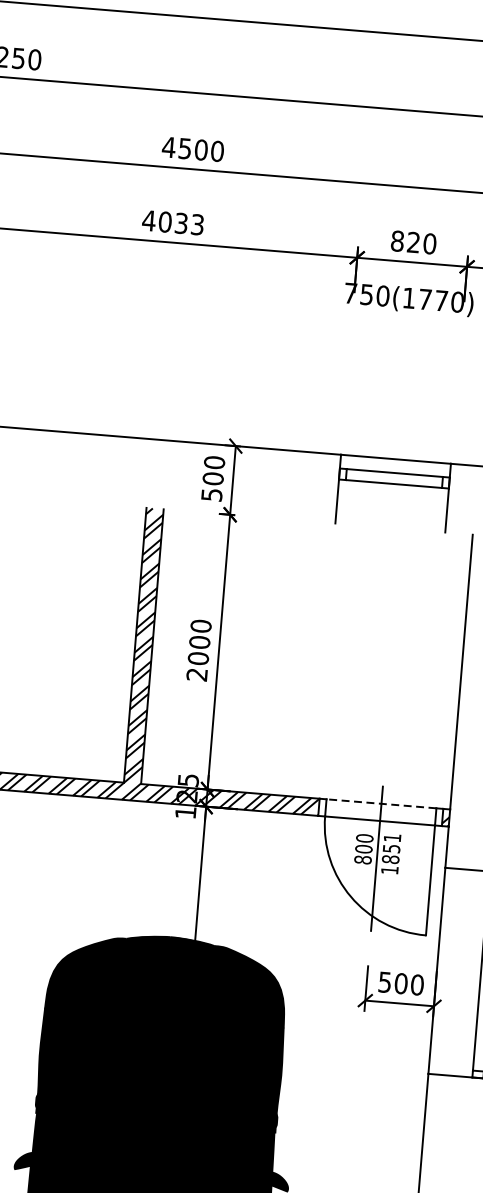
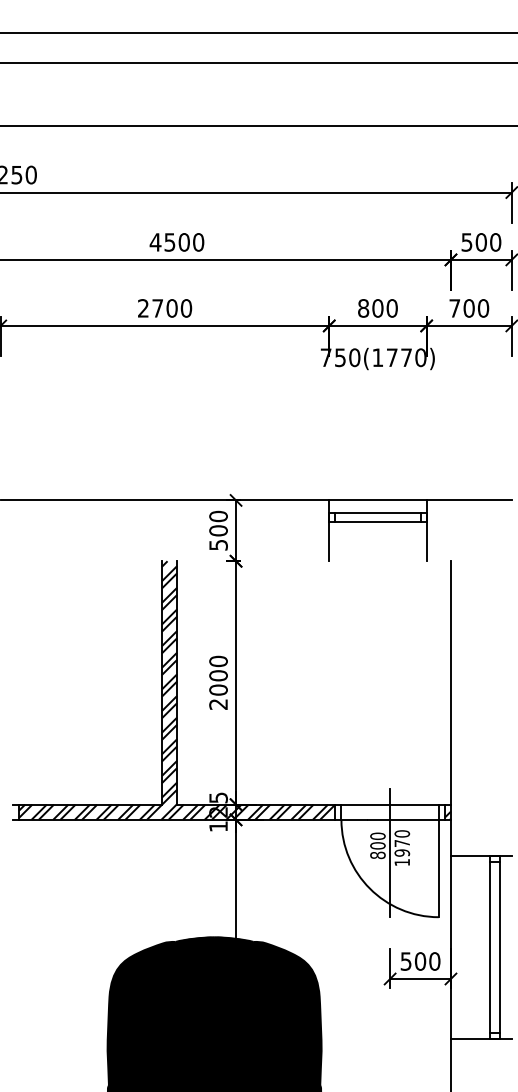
text: (172, 222) -> (164, 308), 4033 -> 2700
text: (413, 242) -> (377, 308), 820 -> 800
line: (381, 803) -> (390, 804), dashed -> solid
text: (391, 848) -> (402, 843), 1851 -> 1970

